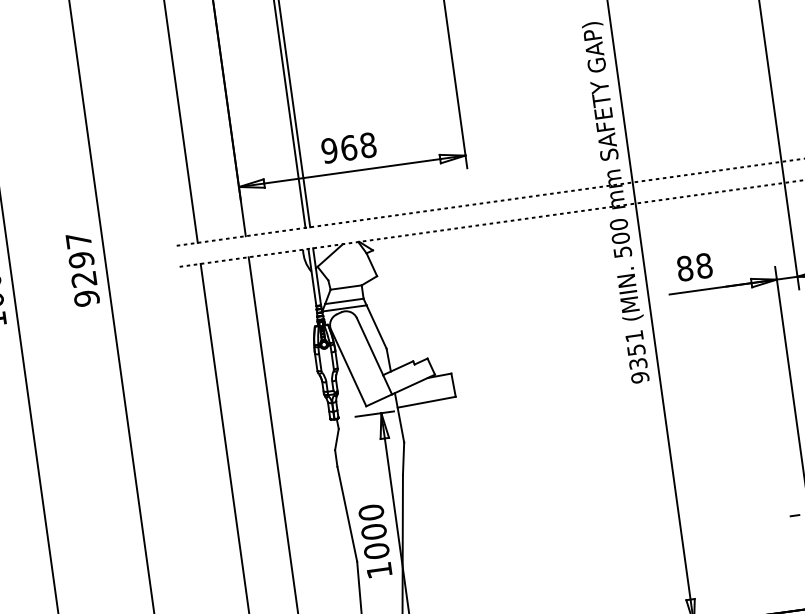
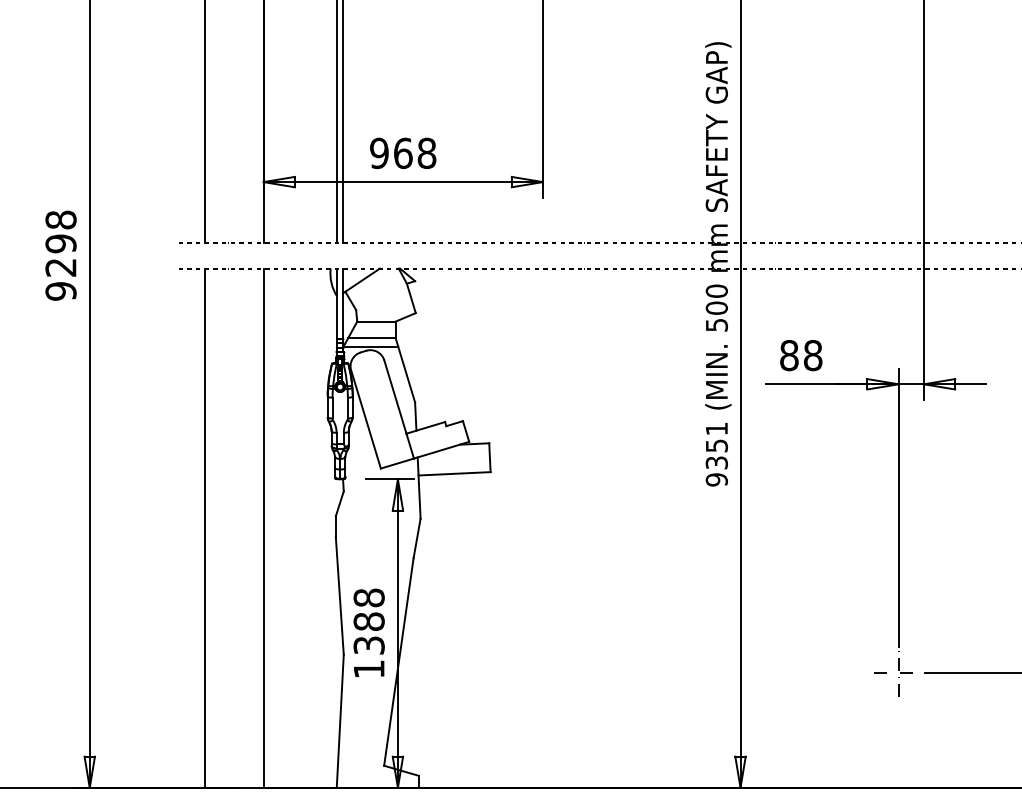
text: (78, 240) -> (60, 219), 9297 -> 9298
text: (373, 531) -> (368, 621), 1000 -> 1388

